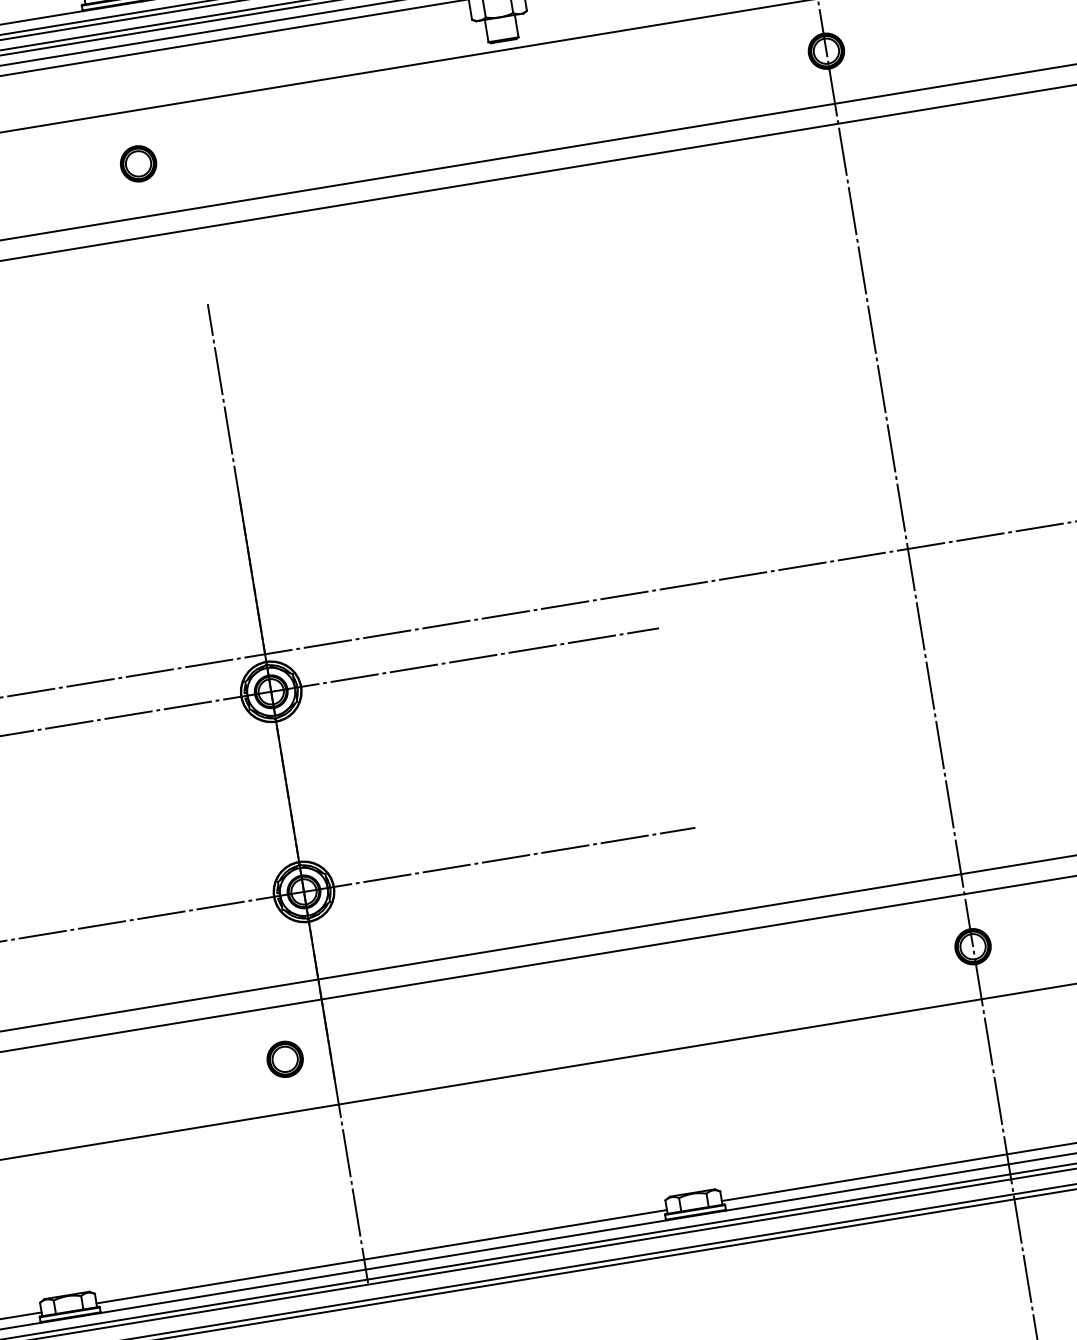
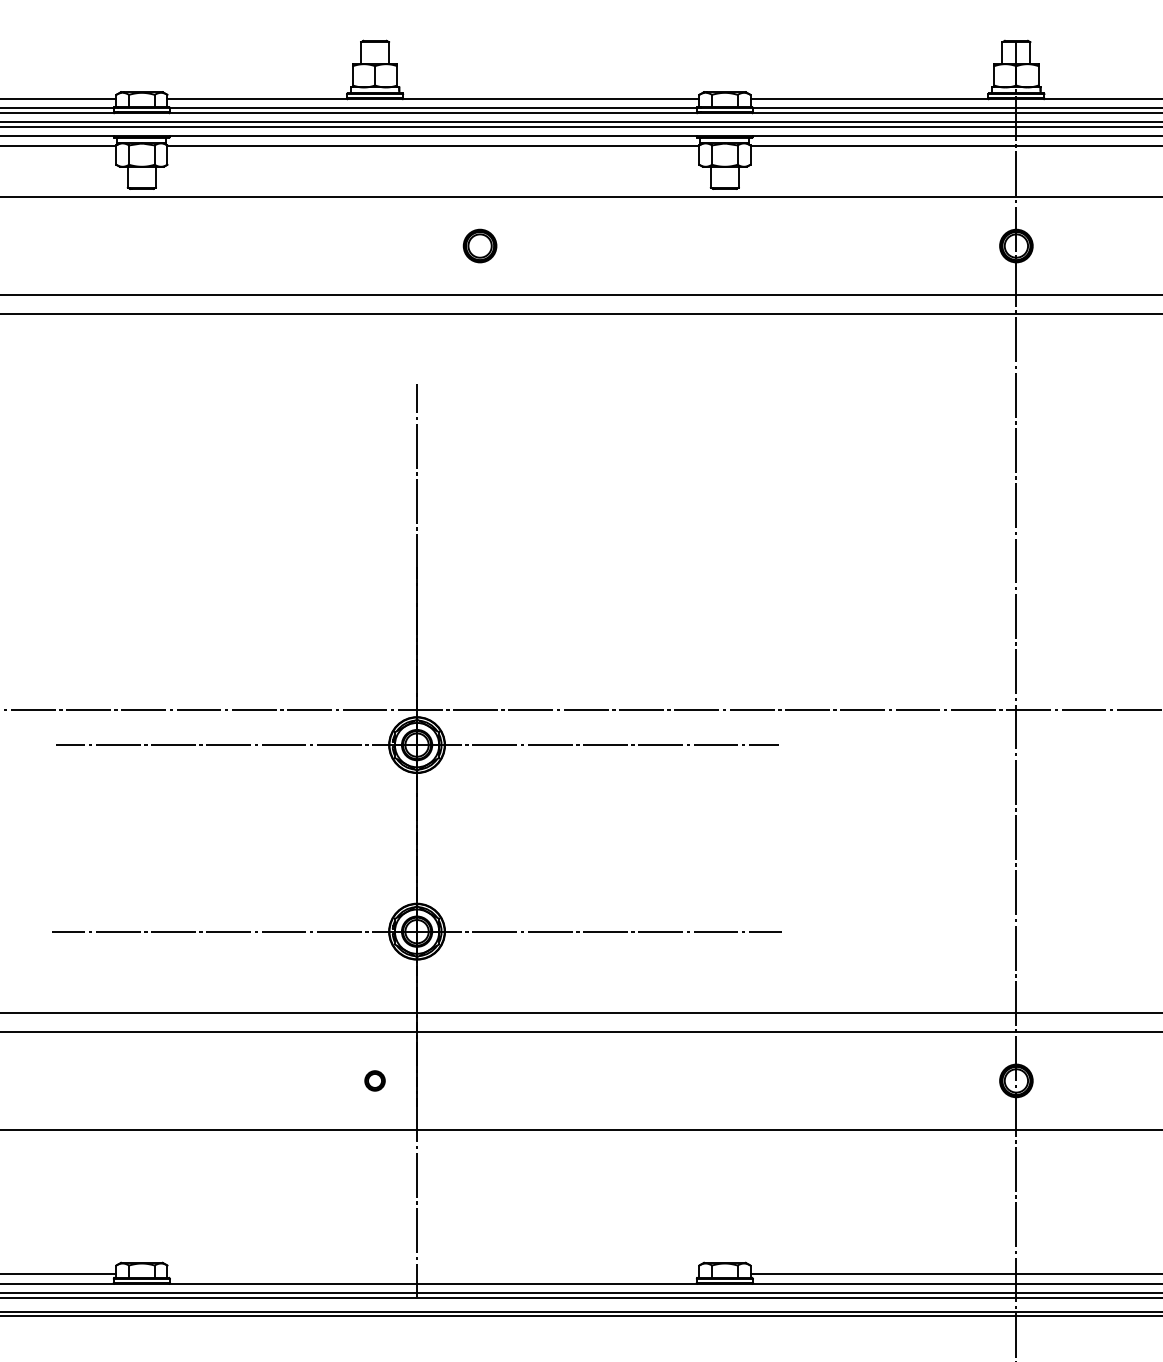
part: (137, 163) -> (479, 245), moved
part: (284, 1059) -> (374, 1080), size x0.6
line: (381, 1256) -> (433, 1274), removed

